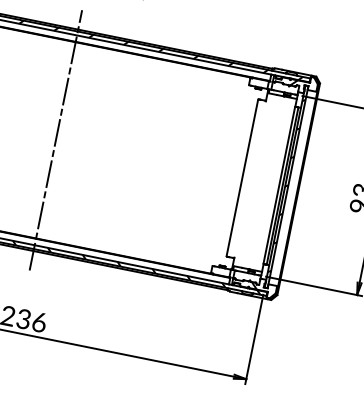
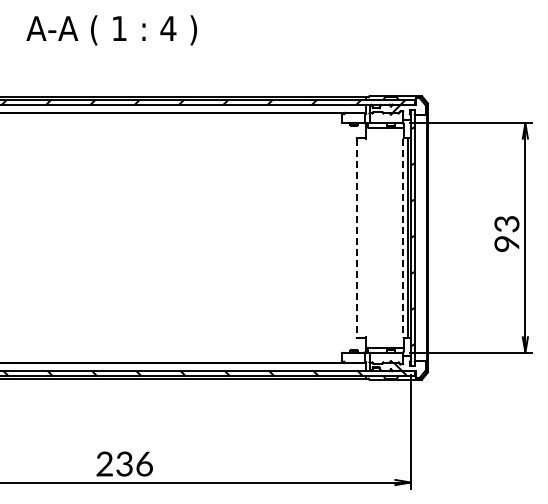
line: (55, 139) -> (119, 237), removed
line: (242, 178) -> (356, 238), solid -> dashed
line: (279, 185) -> (403, 238), solid -> dashed

